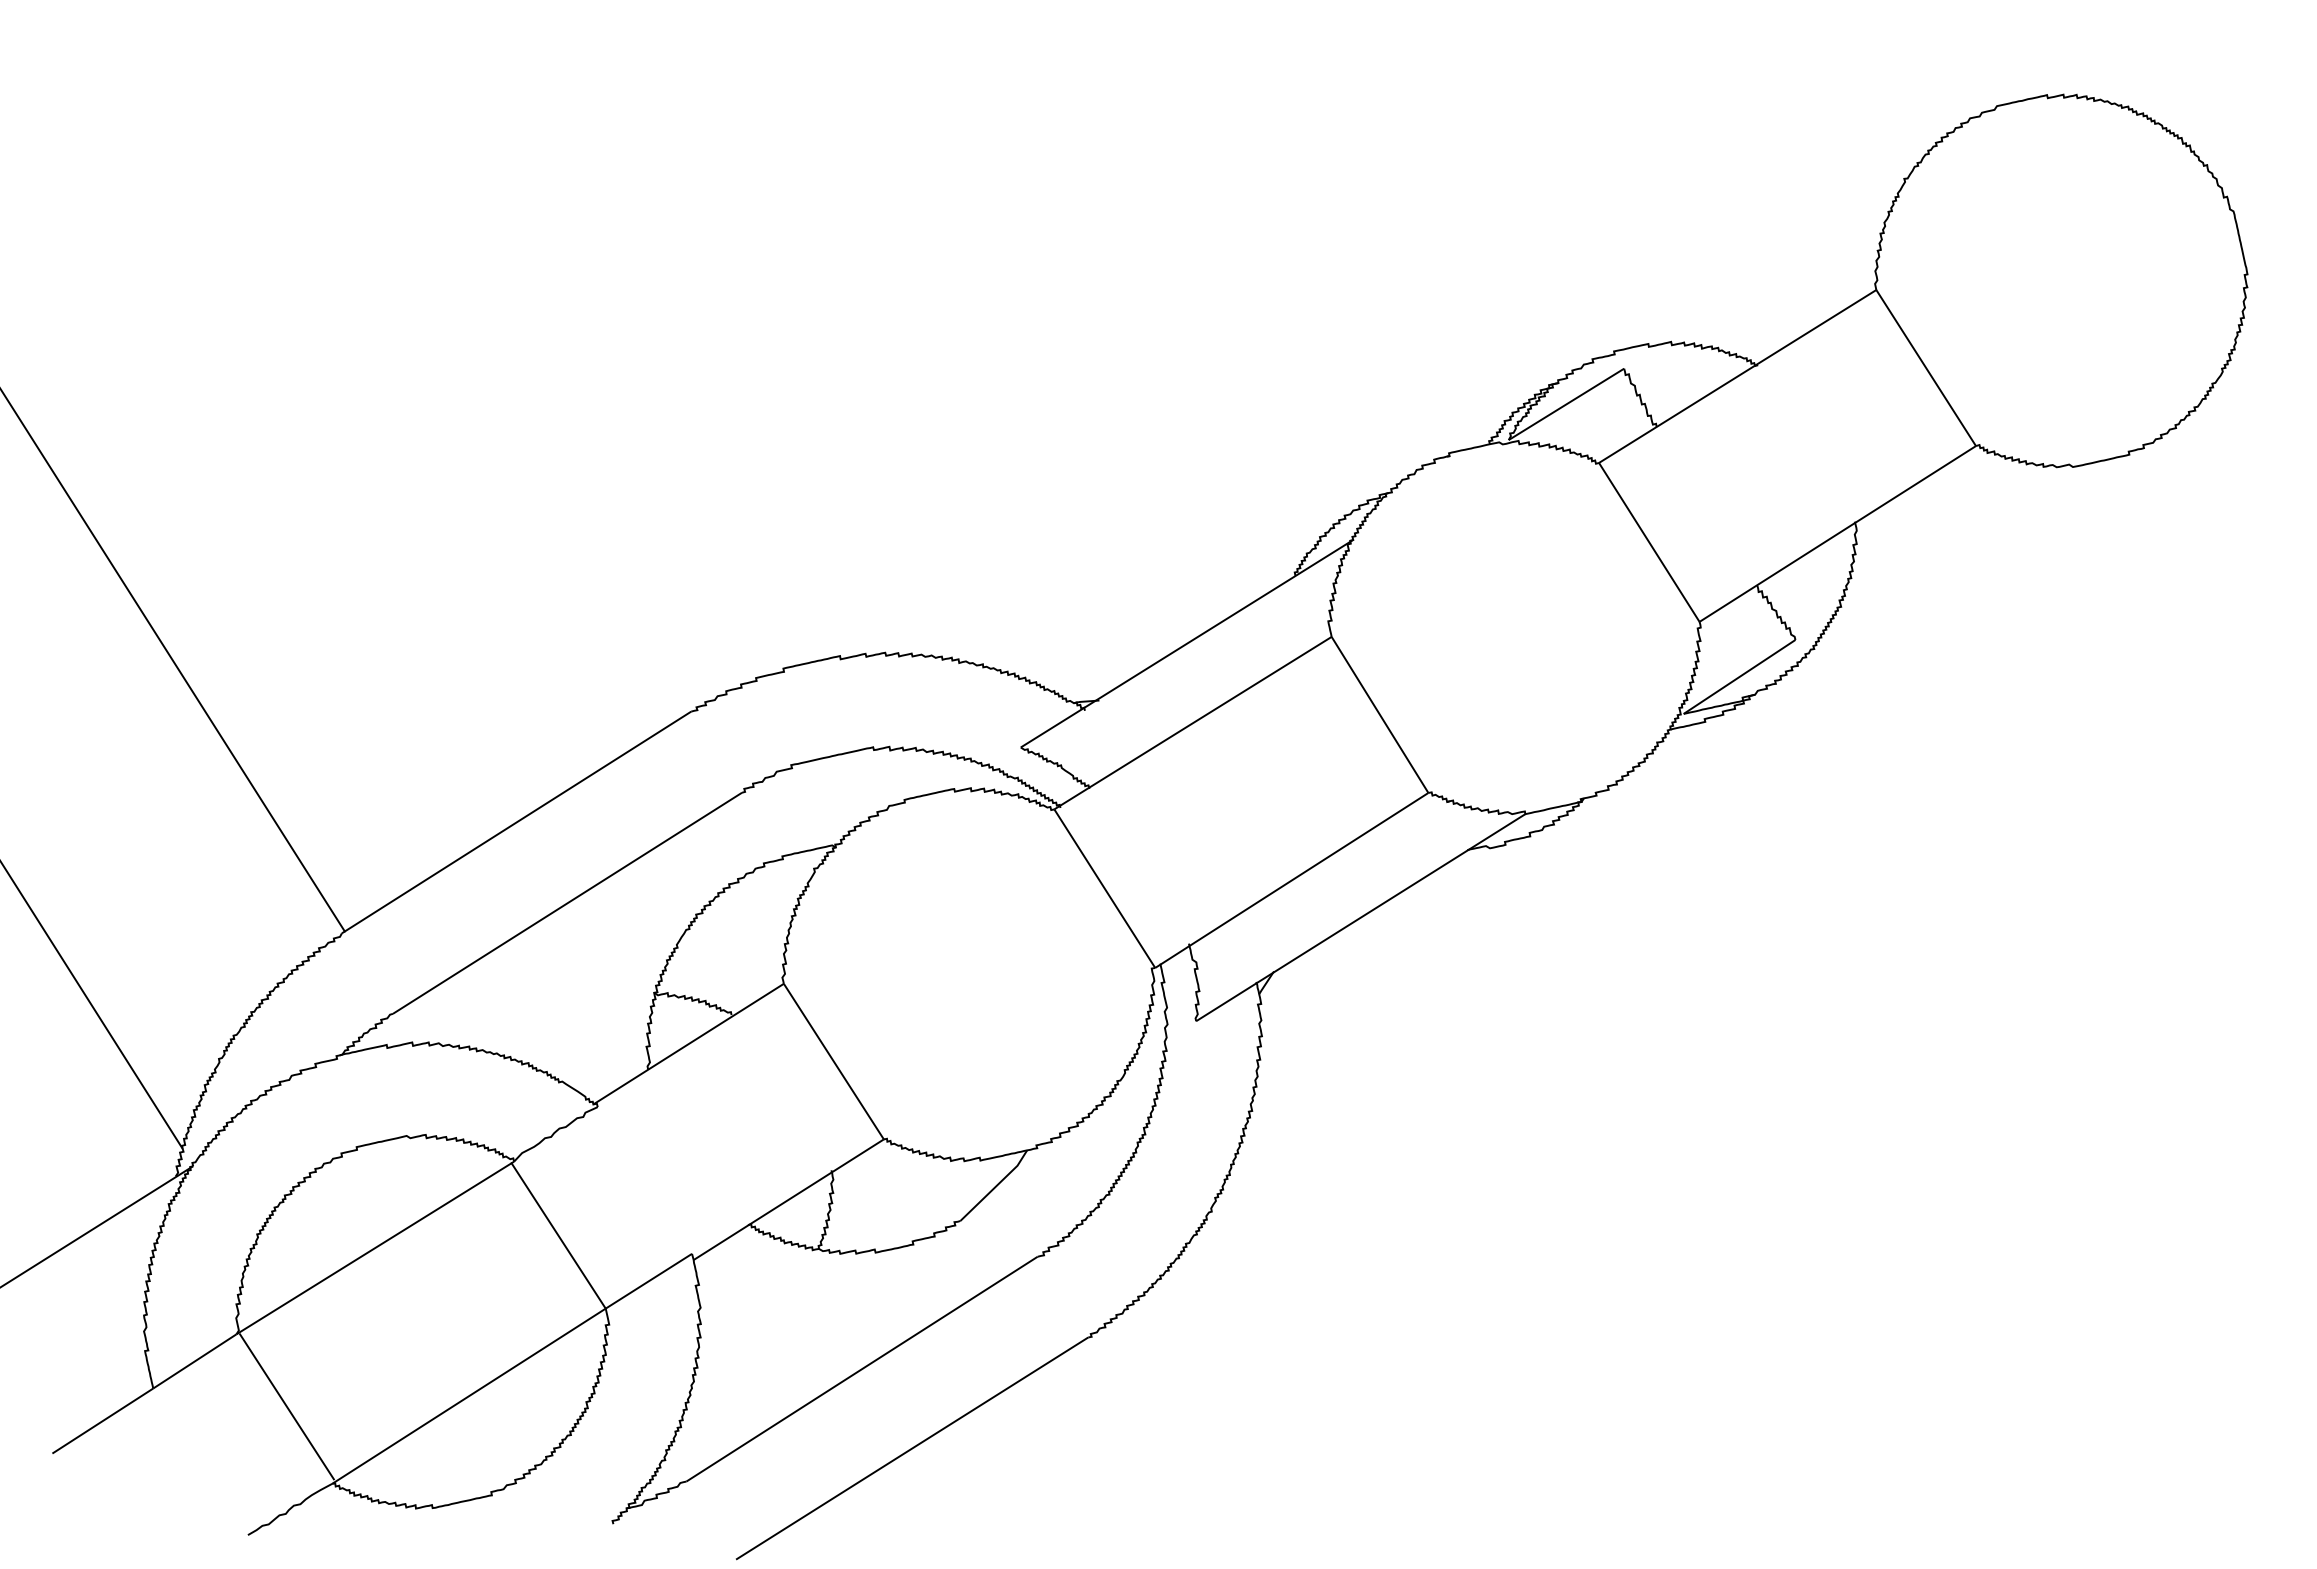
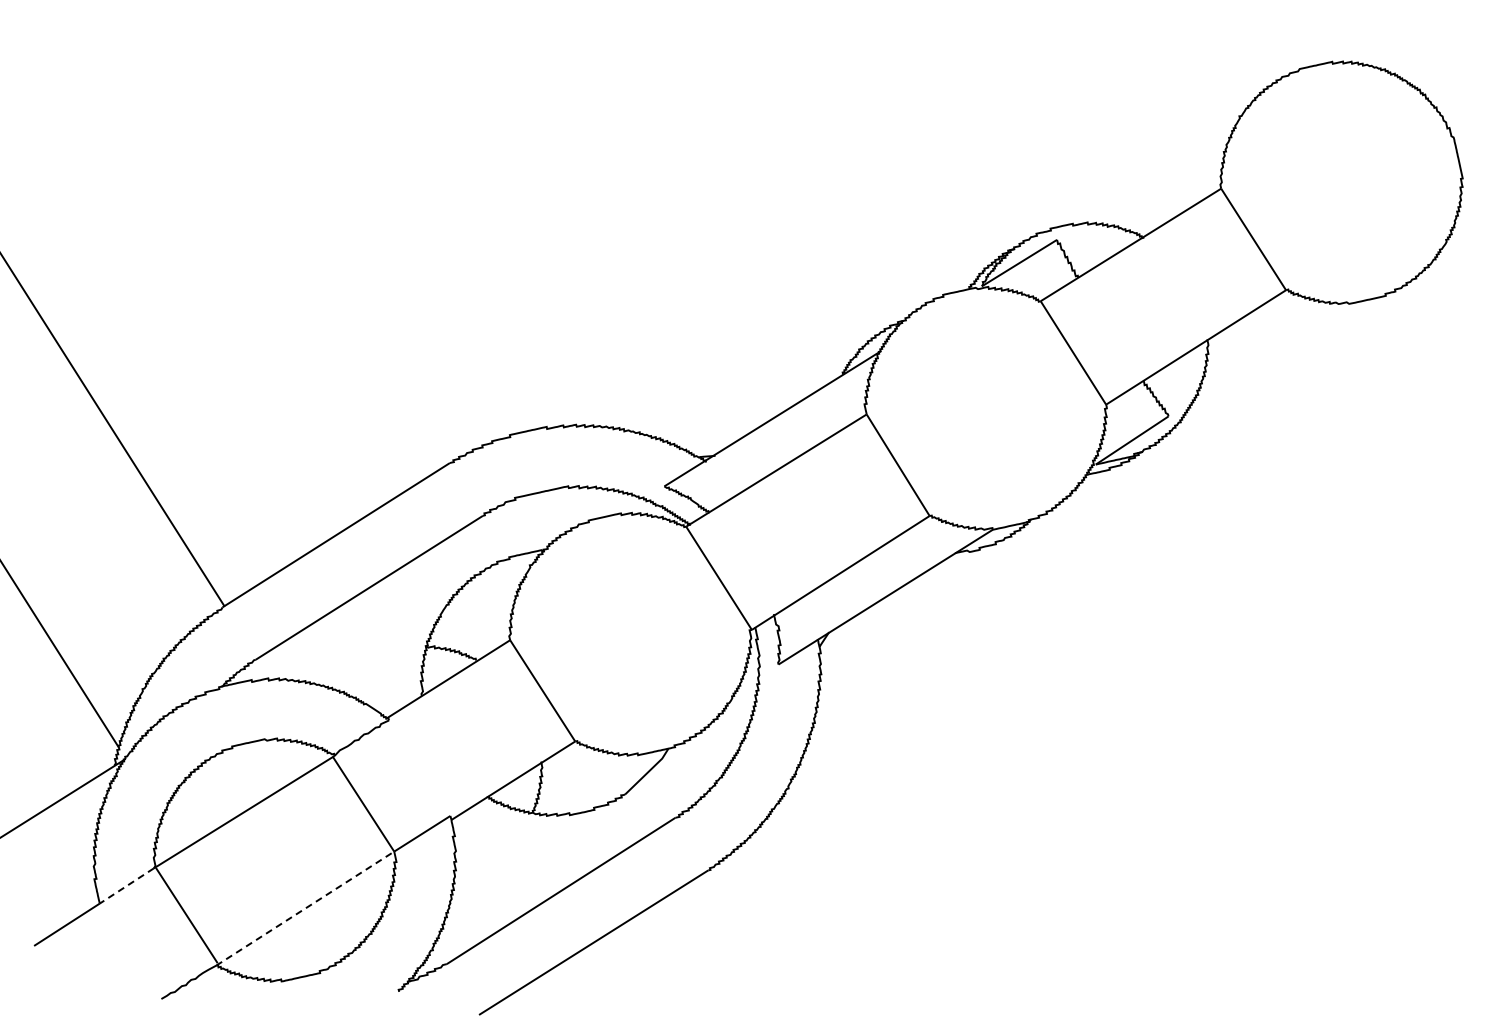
line: (194, 1362) -> (126, 886), solid -> dashed
line: (469, 1396) -> (305, 908), solid -> dashed

